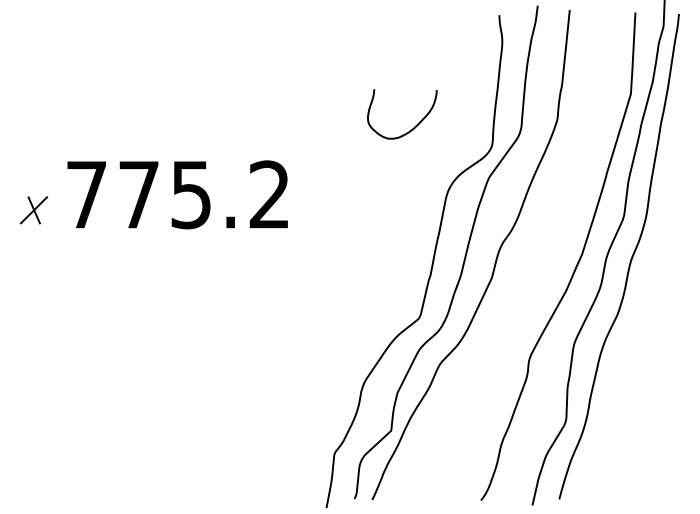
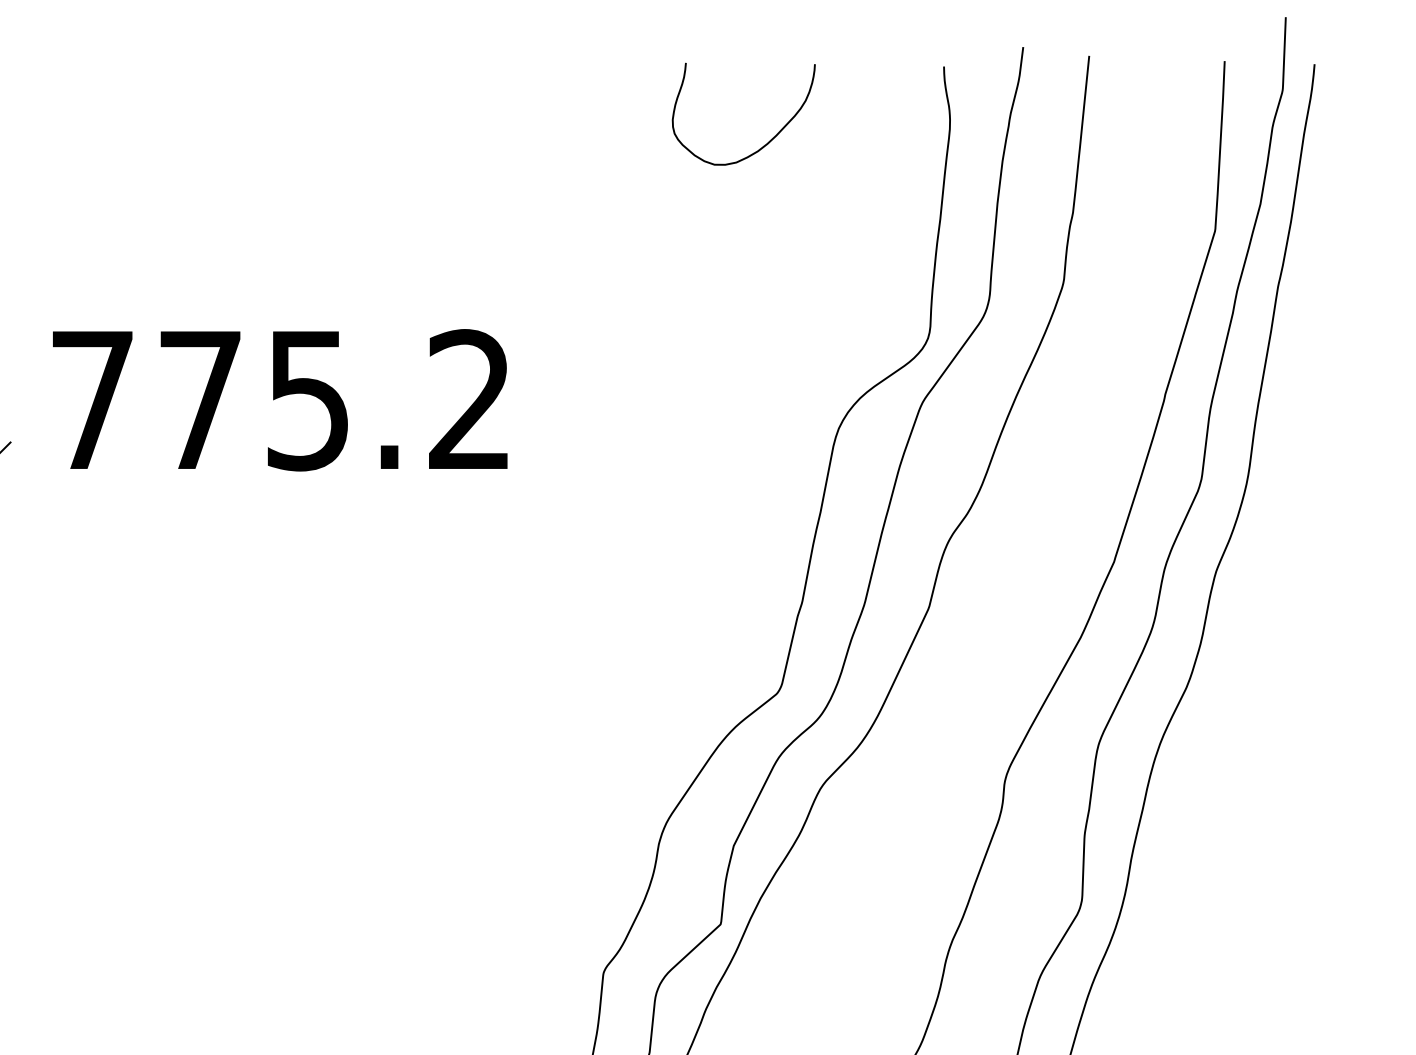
curve: (414, 126) -> (768, 139), moved
text: (177, 194) -> (279, 399), moved

